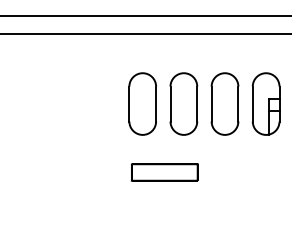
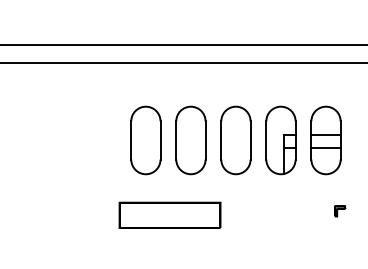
part: (164, 172) -> (169, 215), size x1.4

